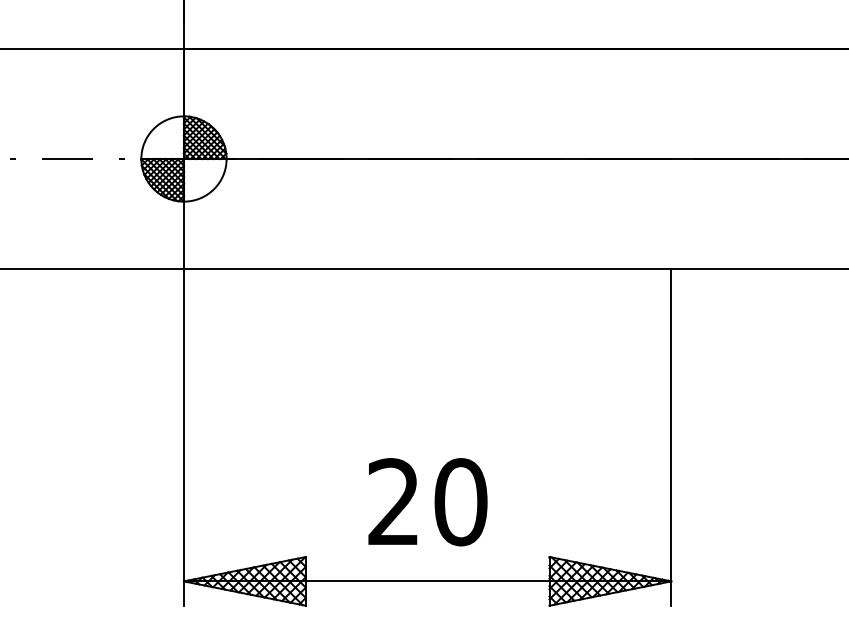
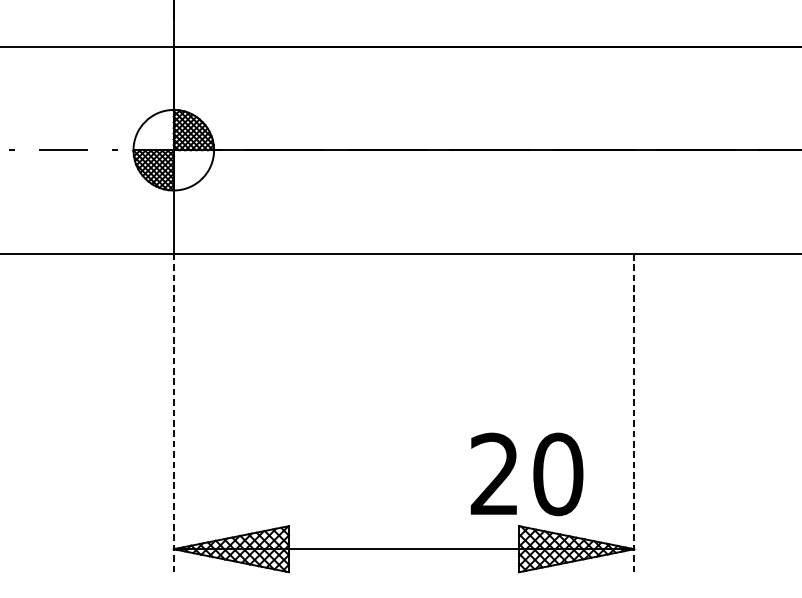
line: (183, 437) -> (173, 413), solid -> dashed
line: (671, 437) -> (634, 413), solid -> dashed
text: (427, 502) -> (526, 474), moved

